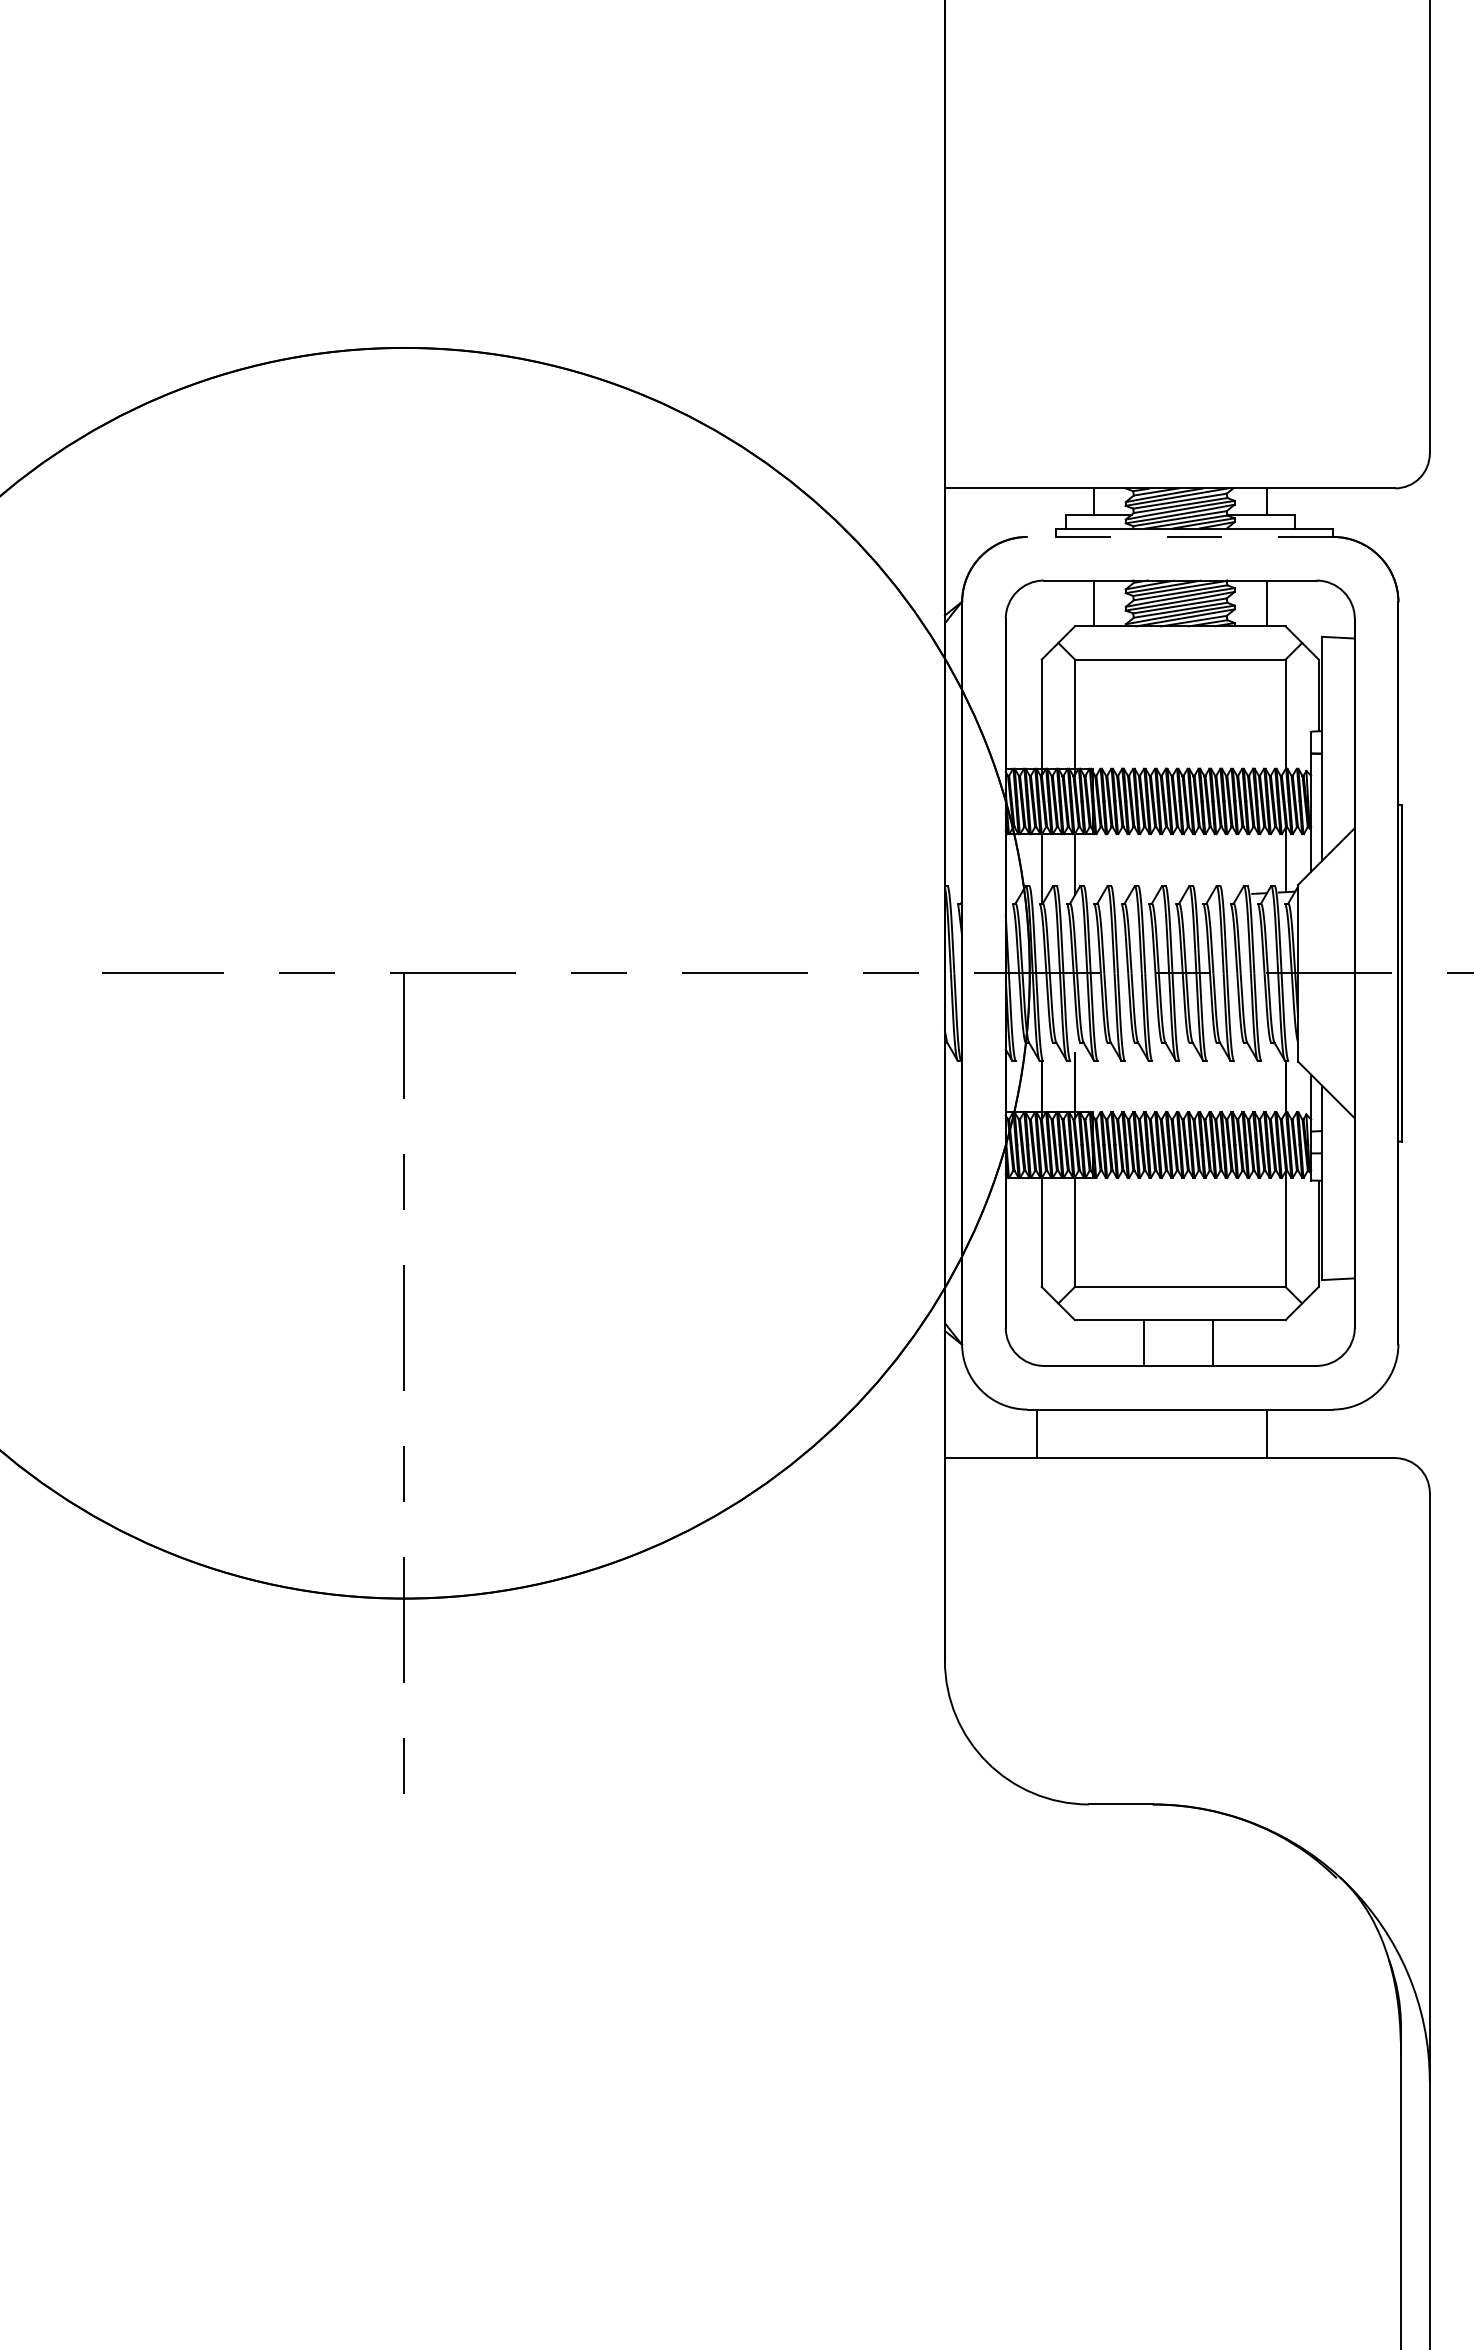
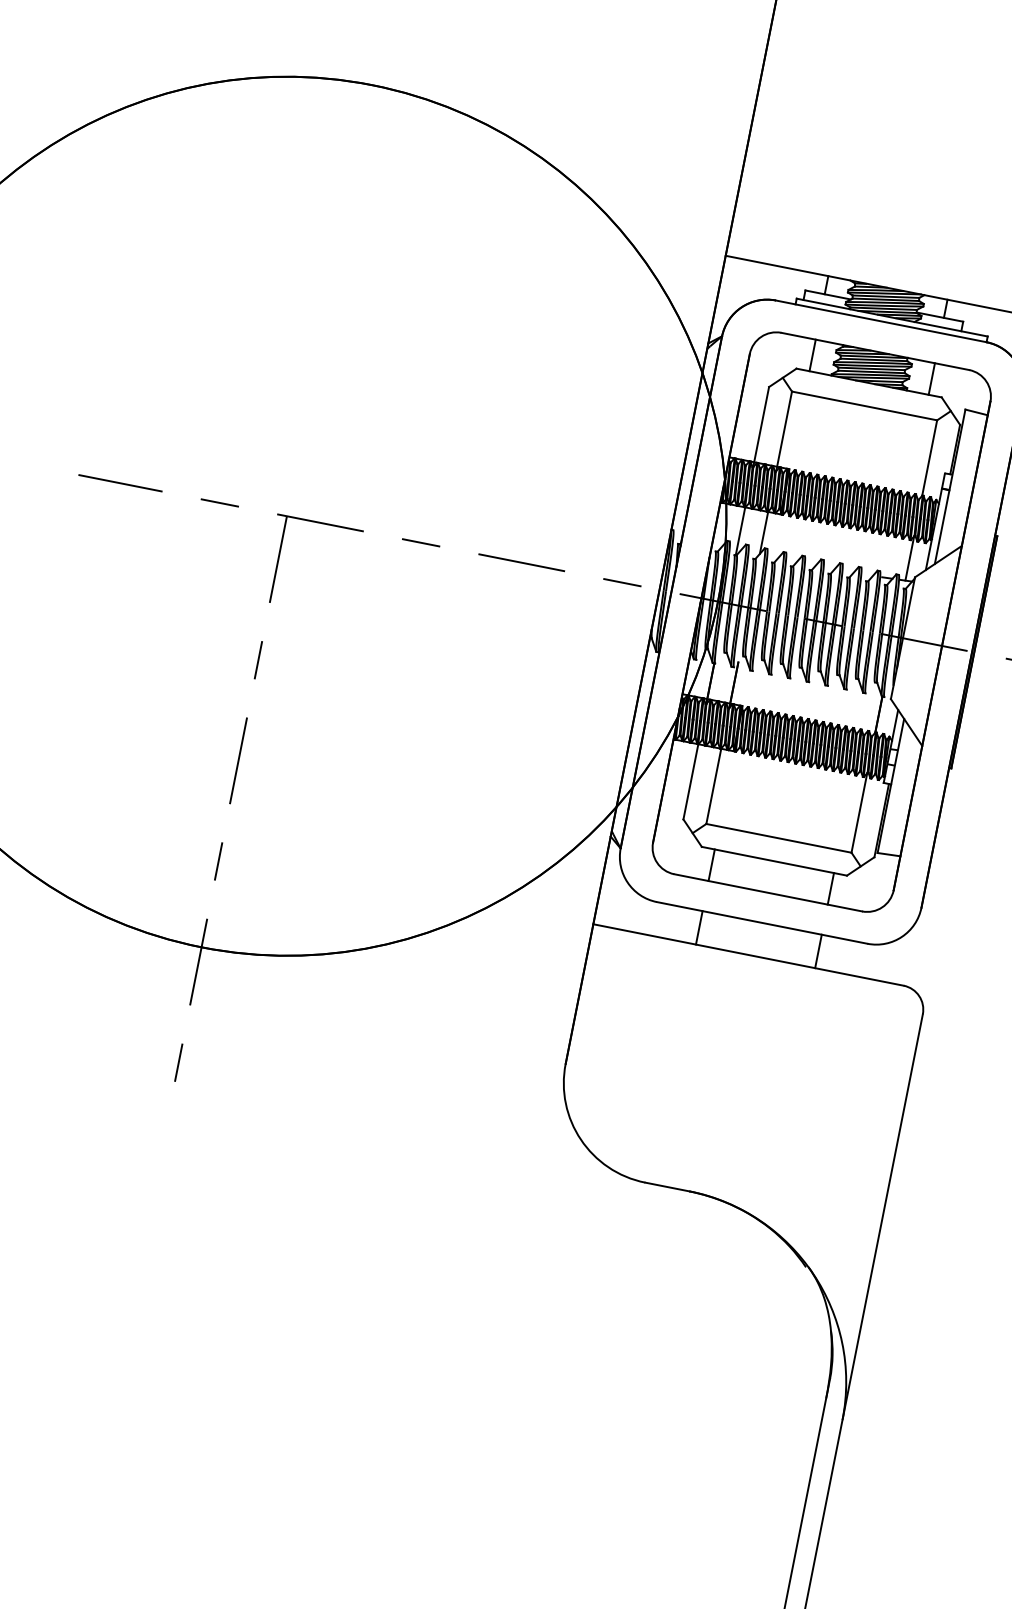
line: (1180, 536) -> (881, 321), dashed -> solid
line: (1143, 1342) -> (711, 864), moved
line: (1212, 1342) -> (830, 888), moved
line: (1036, 1433) -> (699, 927), moved

